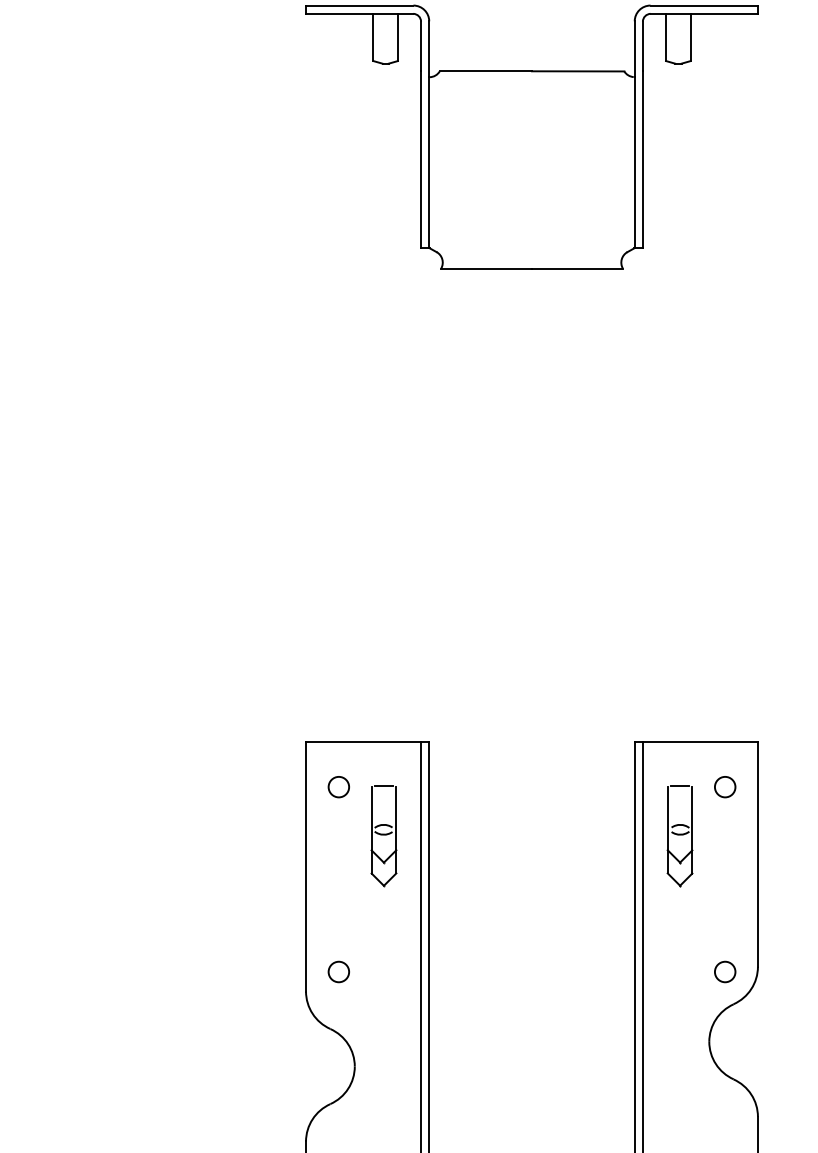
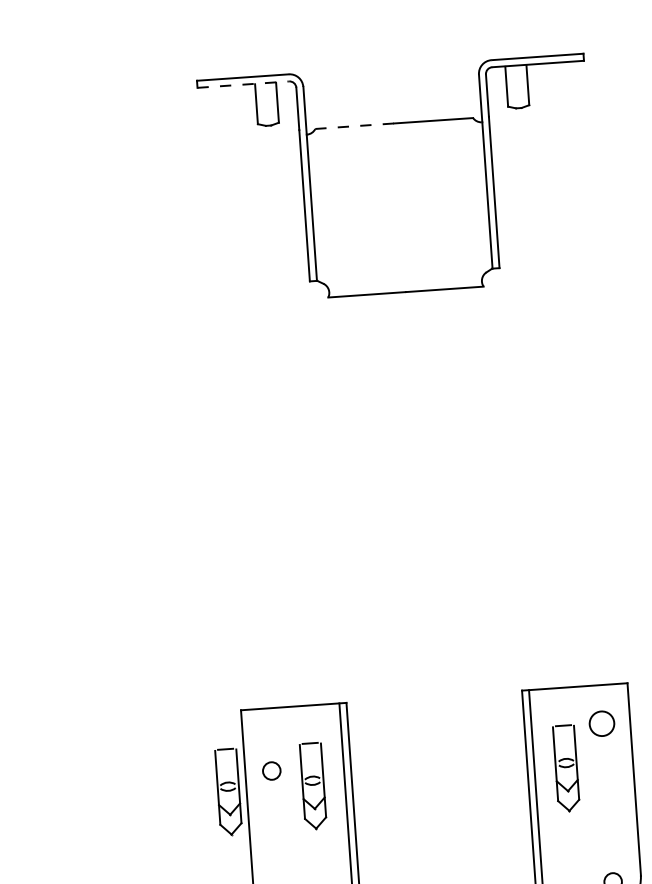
line: (359, 13) -> (243, 84), solid -> dashed
line: (486, 71) -> (355, 126), solid -> dashed
circle: (338, 787) -> (271, 771), moved
circle: (725, 787) -> (602, 724), size x1.4
part: (284, 836) -> (228, 792), added

